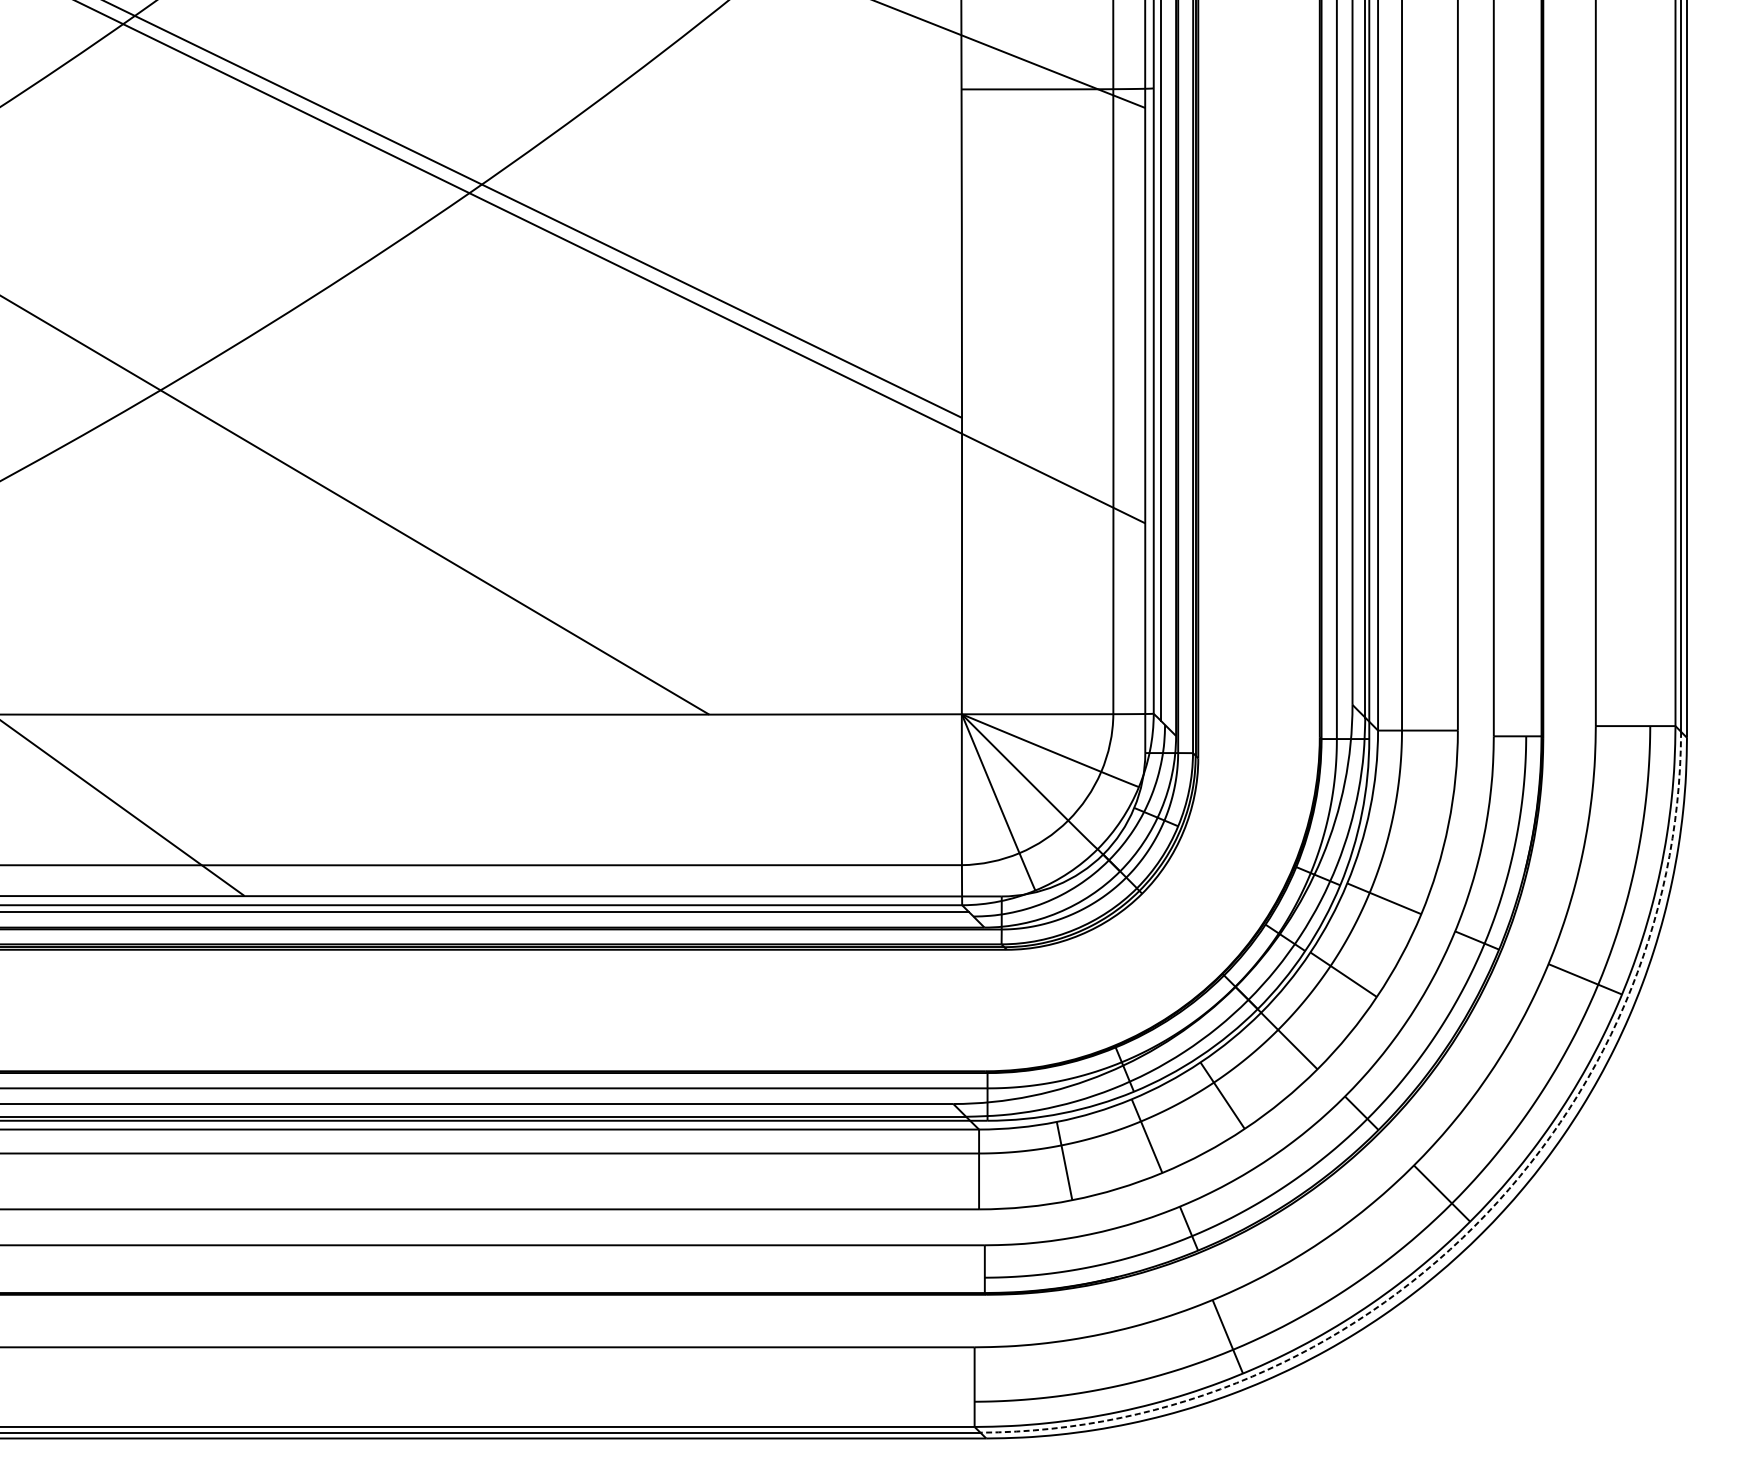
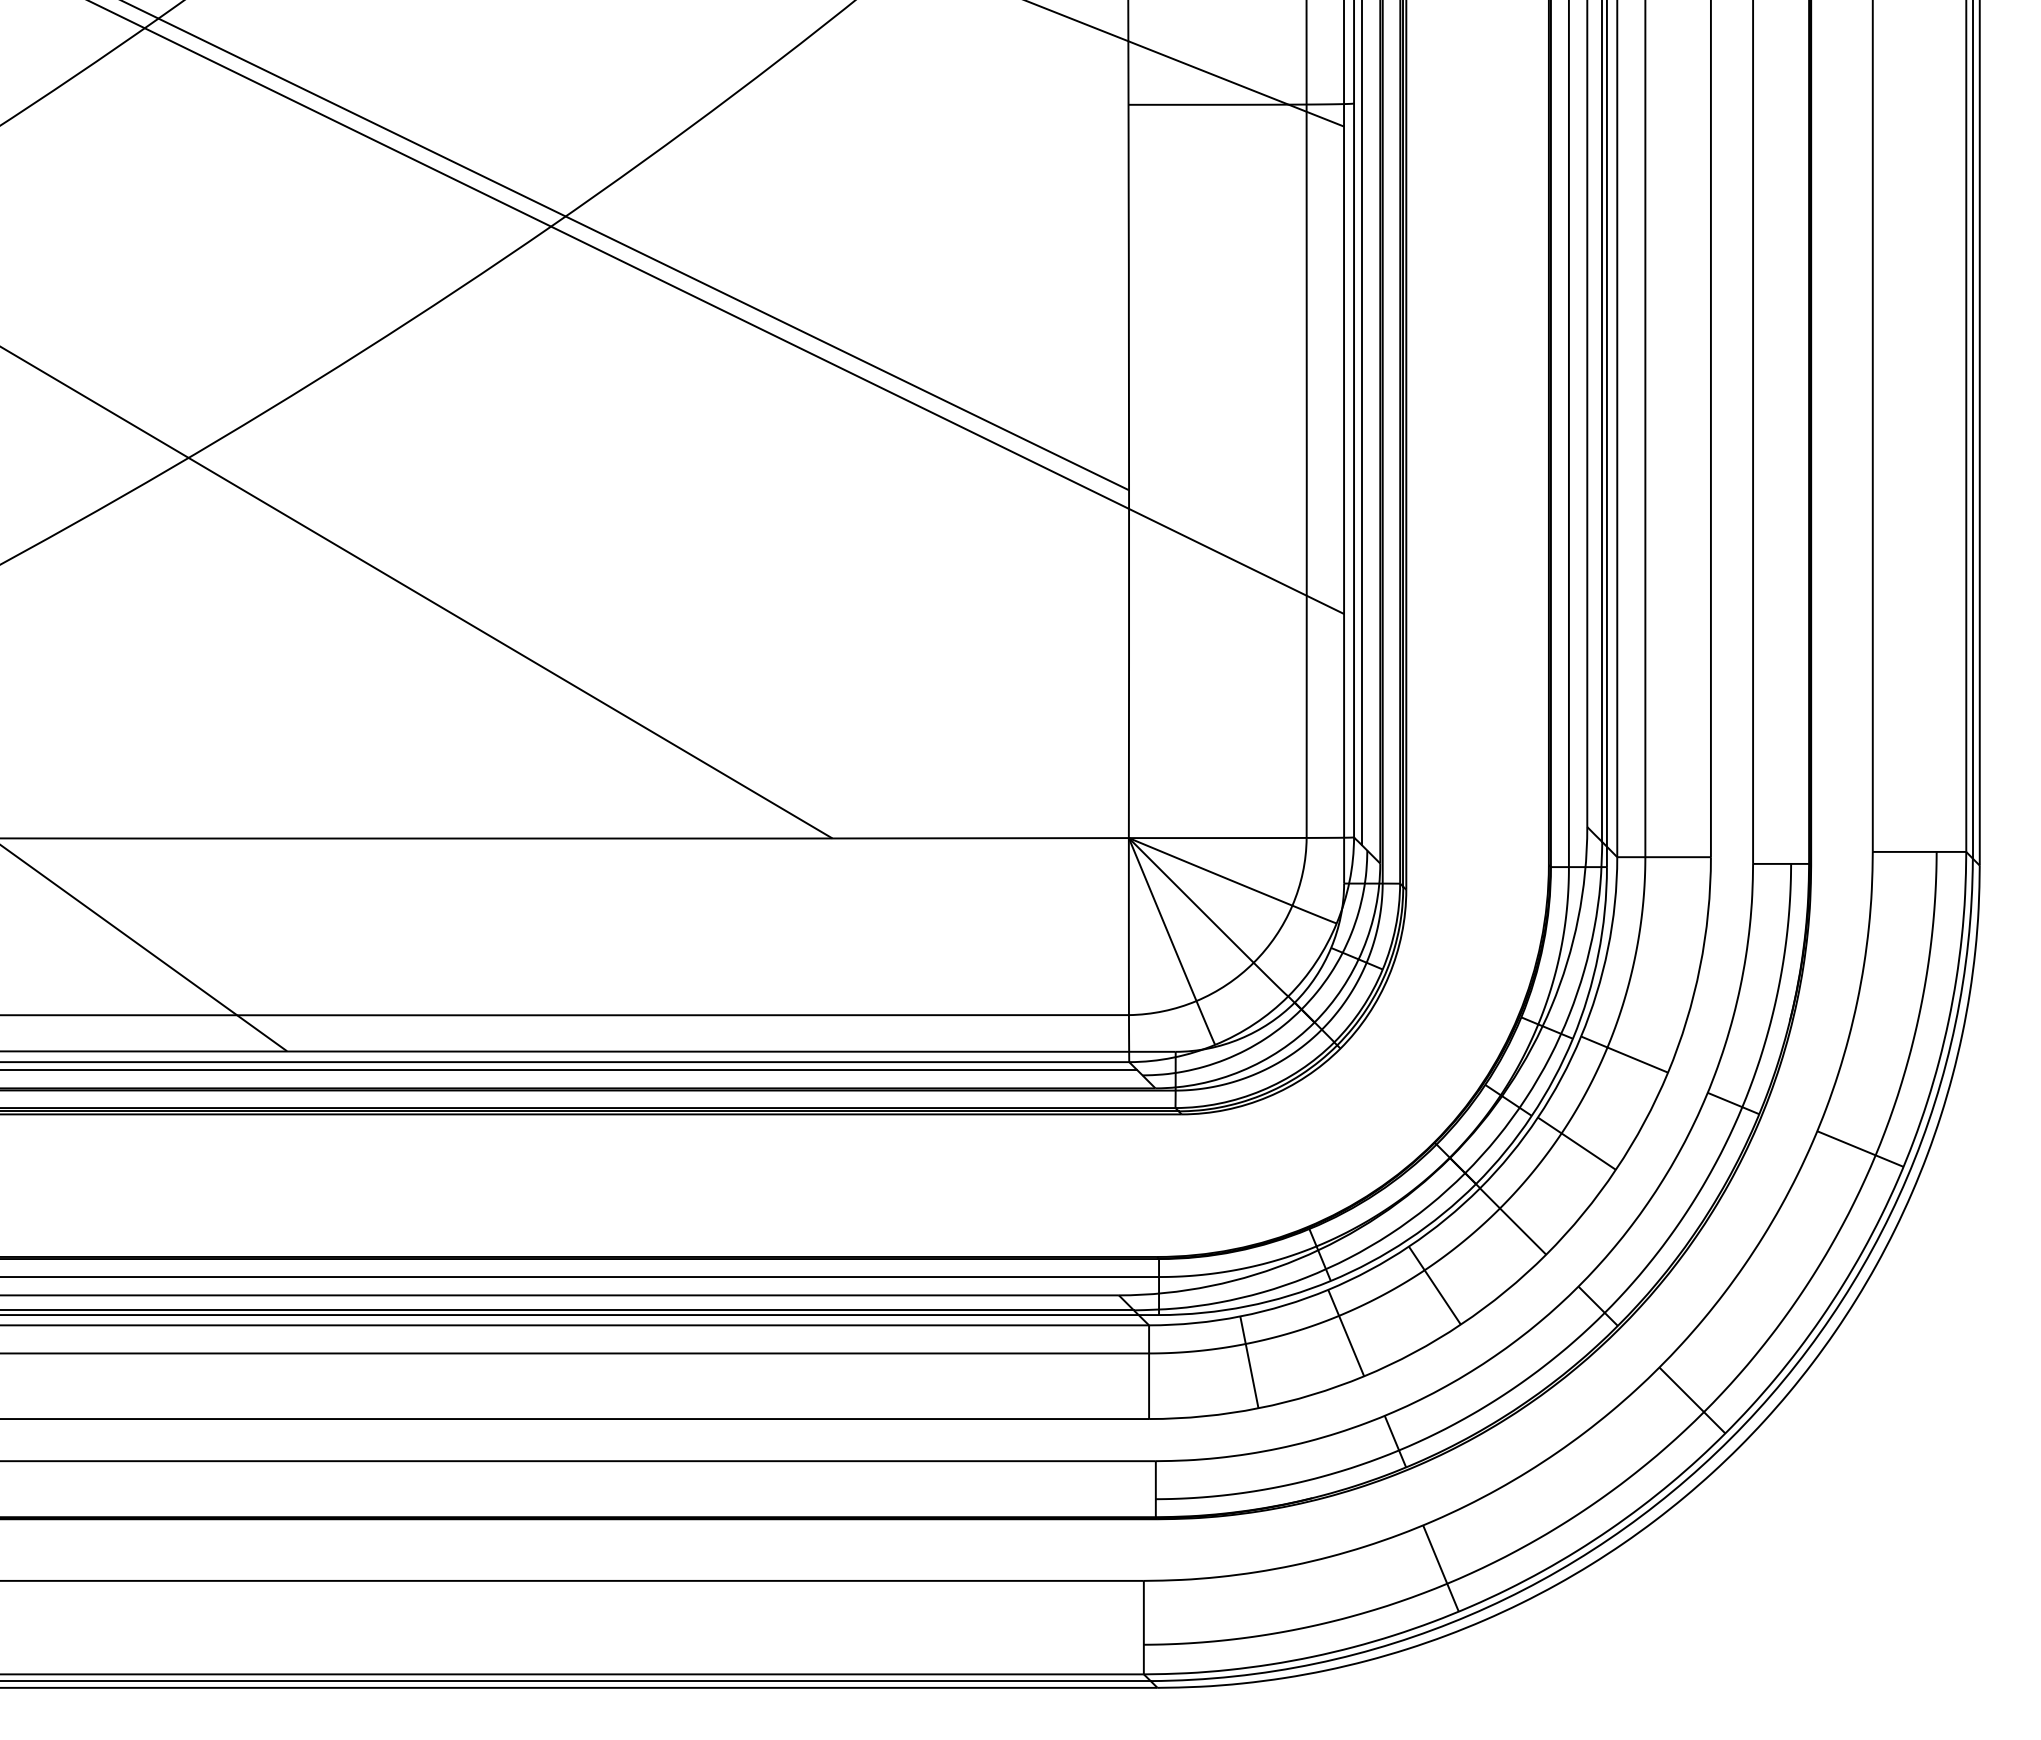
arc: (1474, 1225) -> (1730, 1438), dashed -> solid

